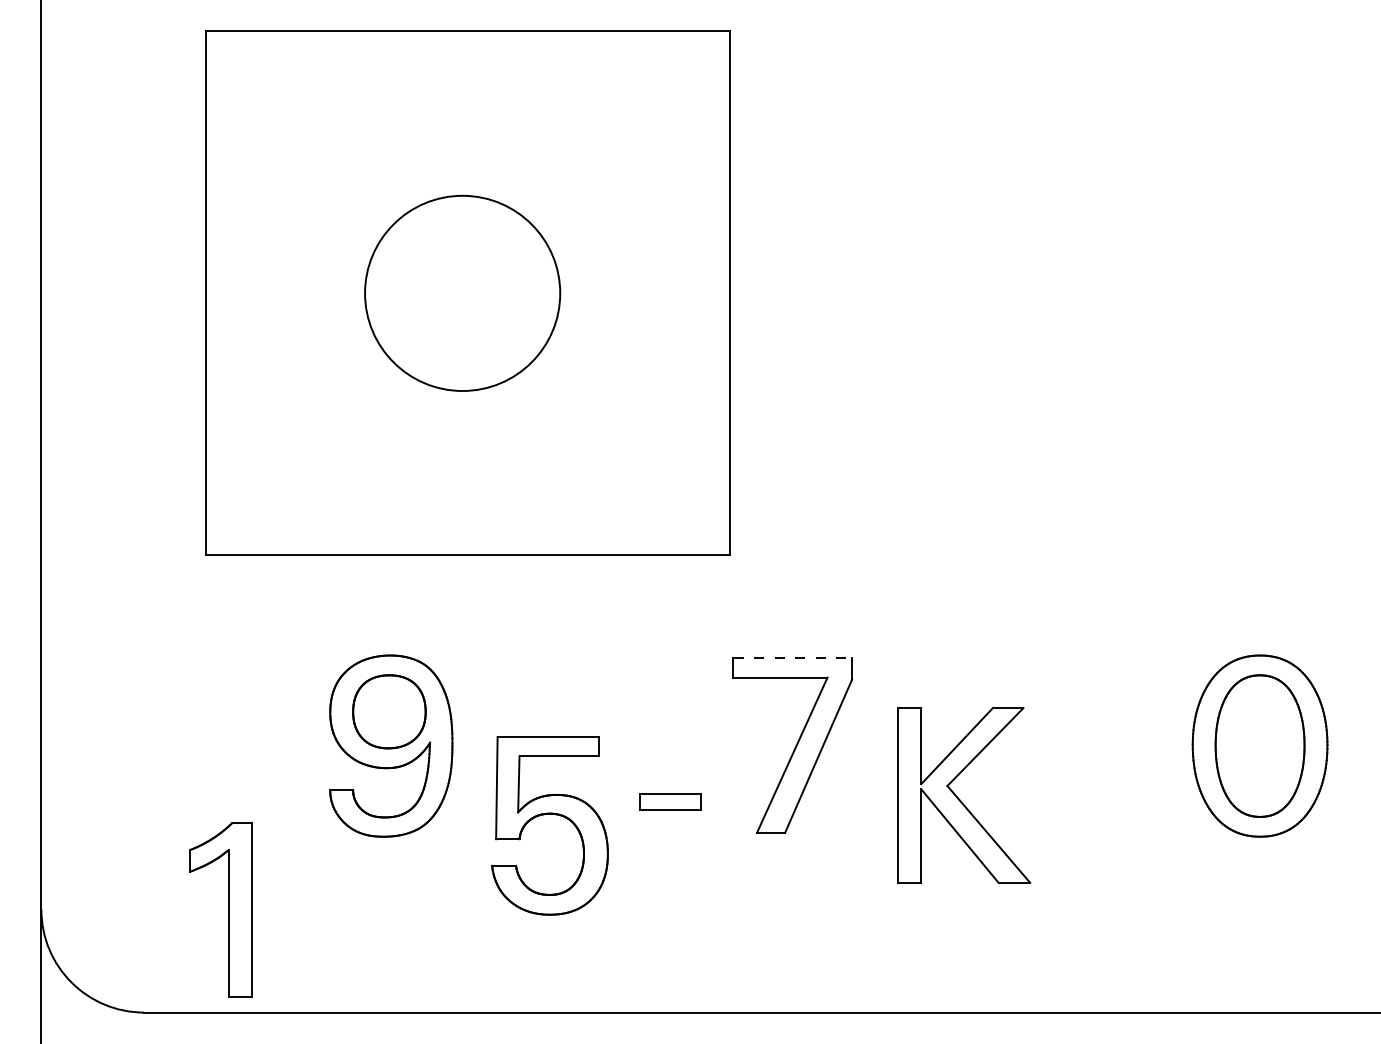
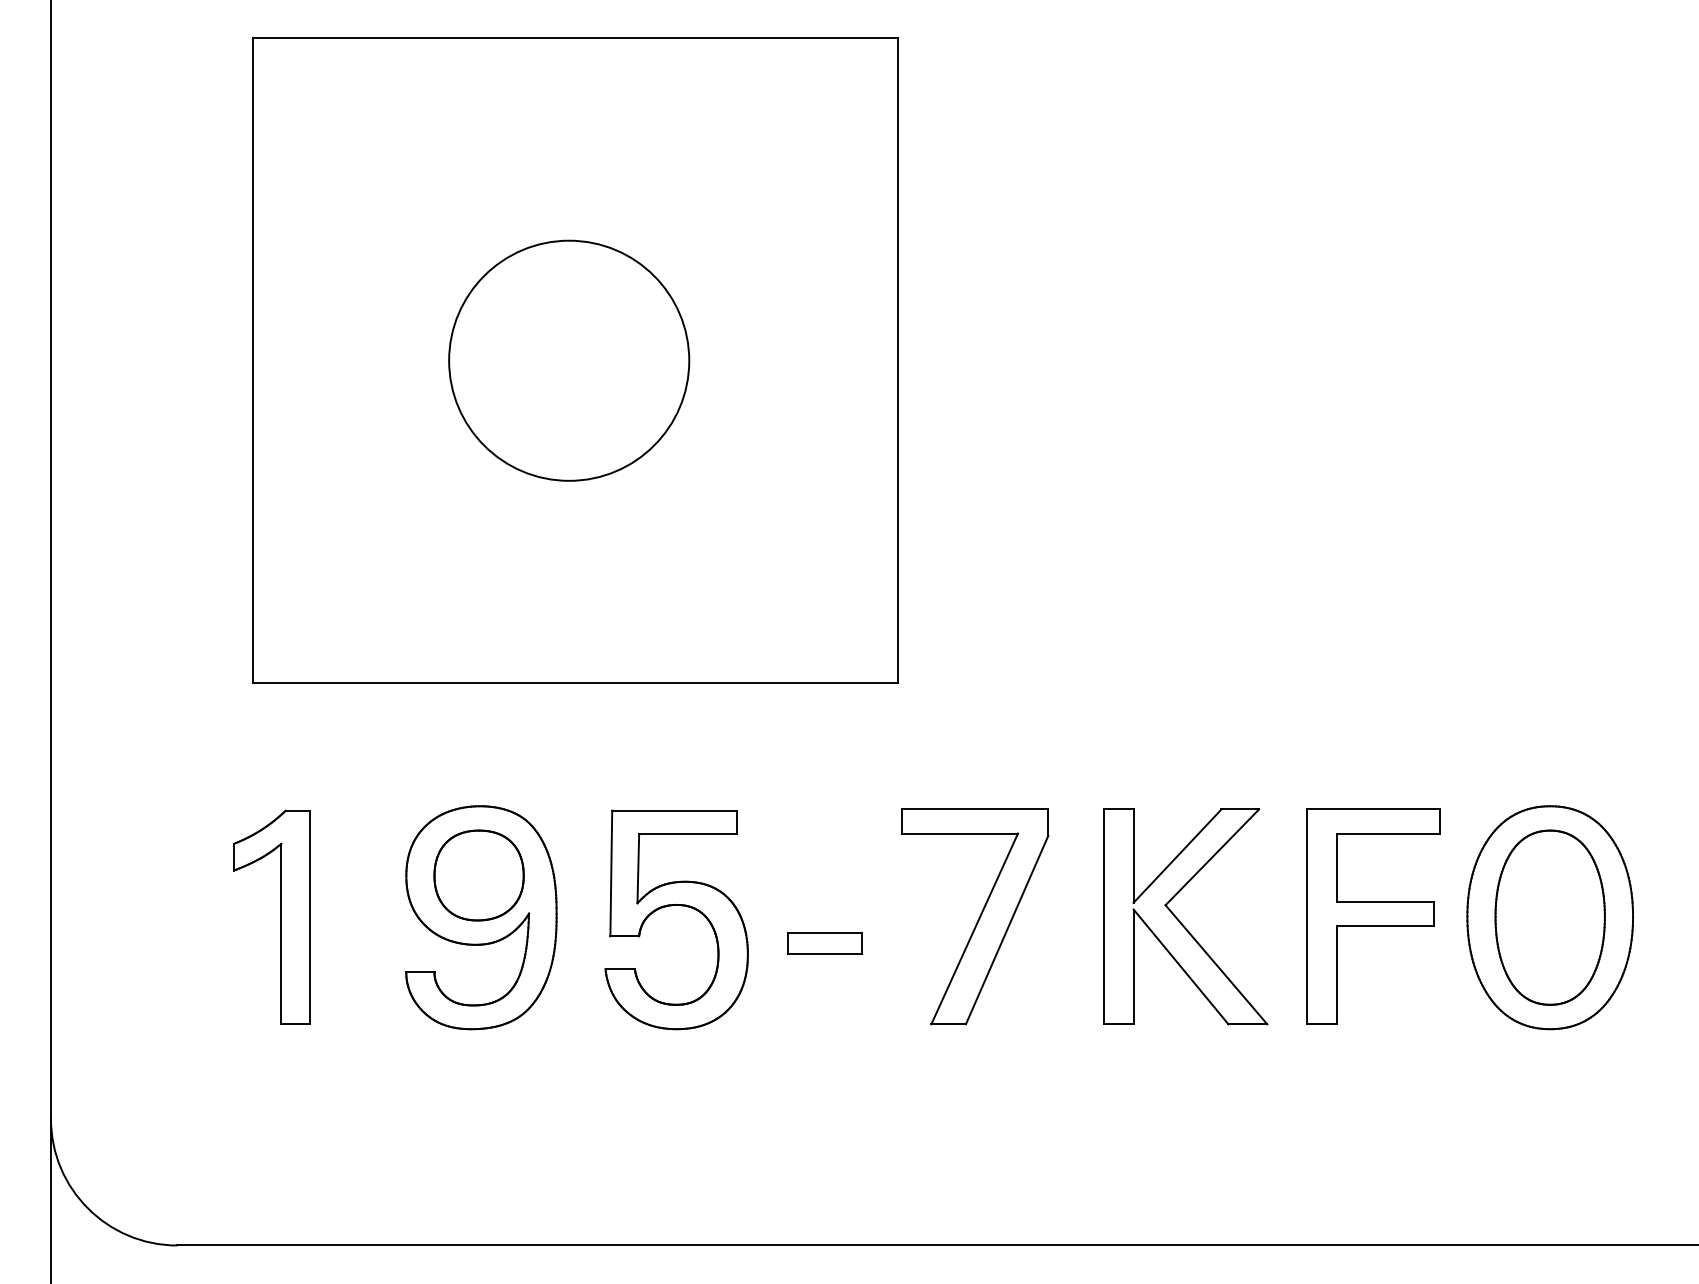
line: (793, 658) -> (976, 809), dashed -> solid
part: (1116, 745) -> (1373, 916), added
part: (964, 795) -> (1186, 916), moved
part: (670, 801) -> (824, 942), moved
part: (549, 814) -> (676, 905), moved
part: (228, 909) -> (281, 916), moved

